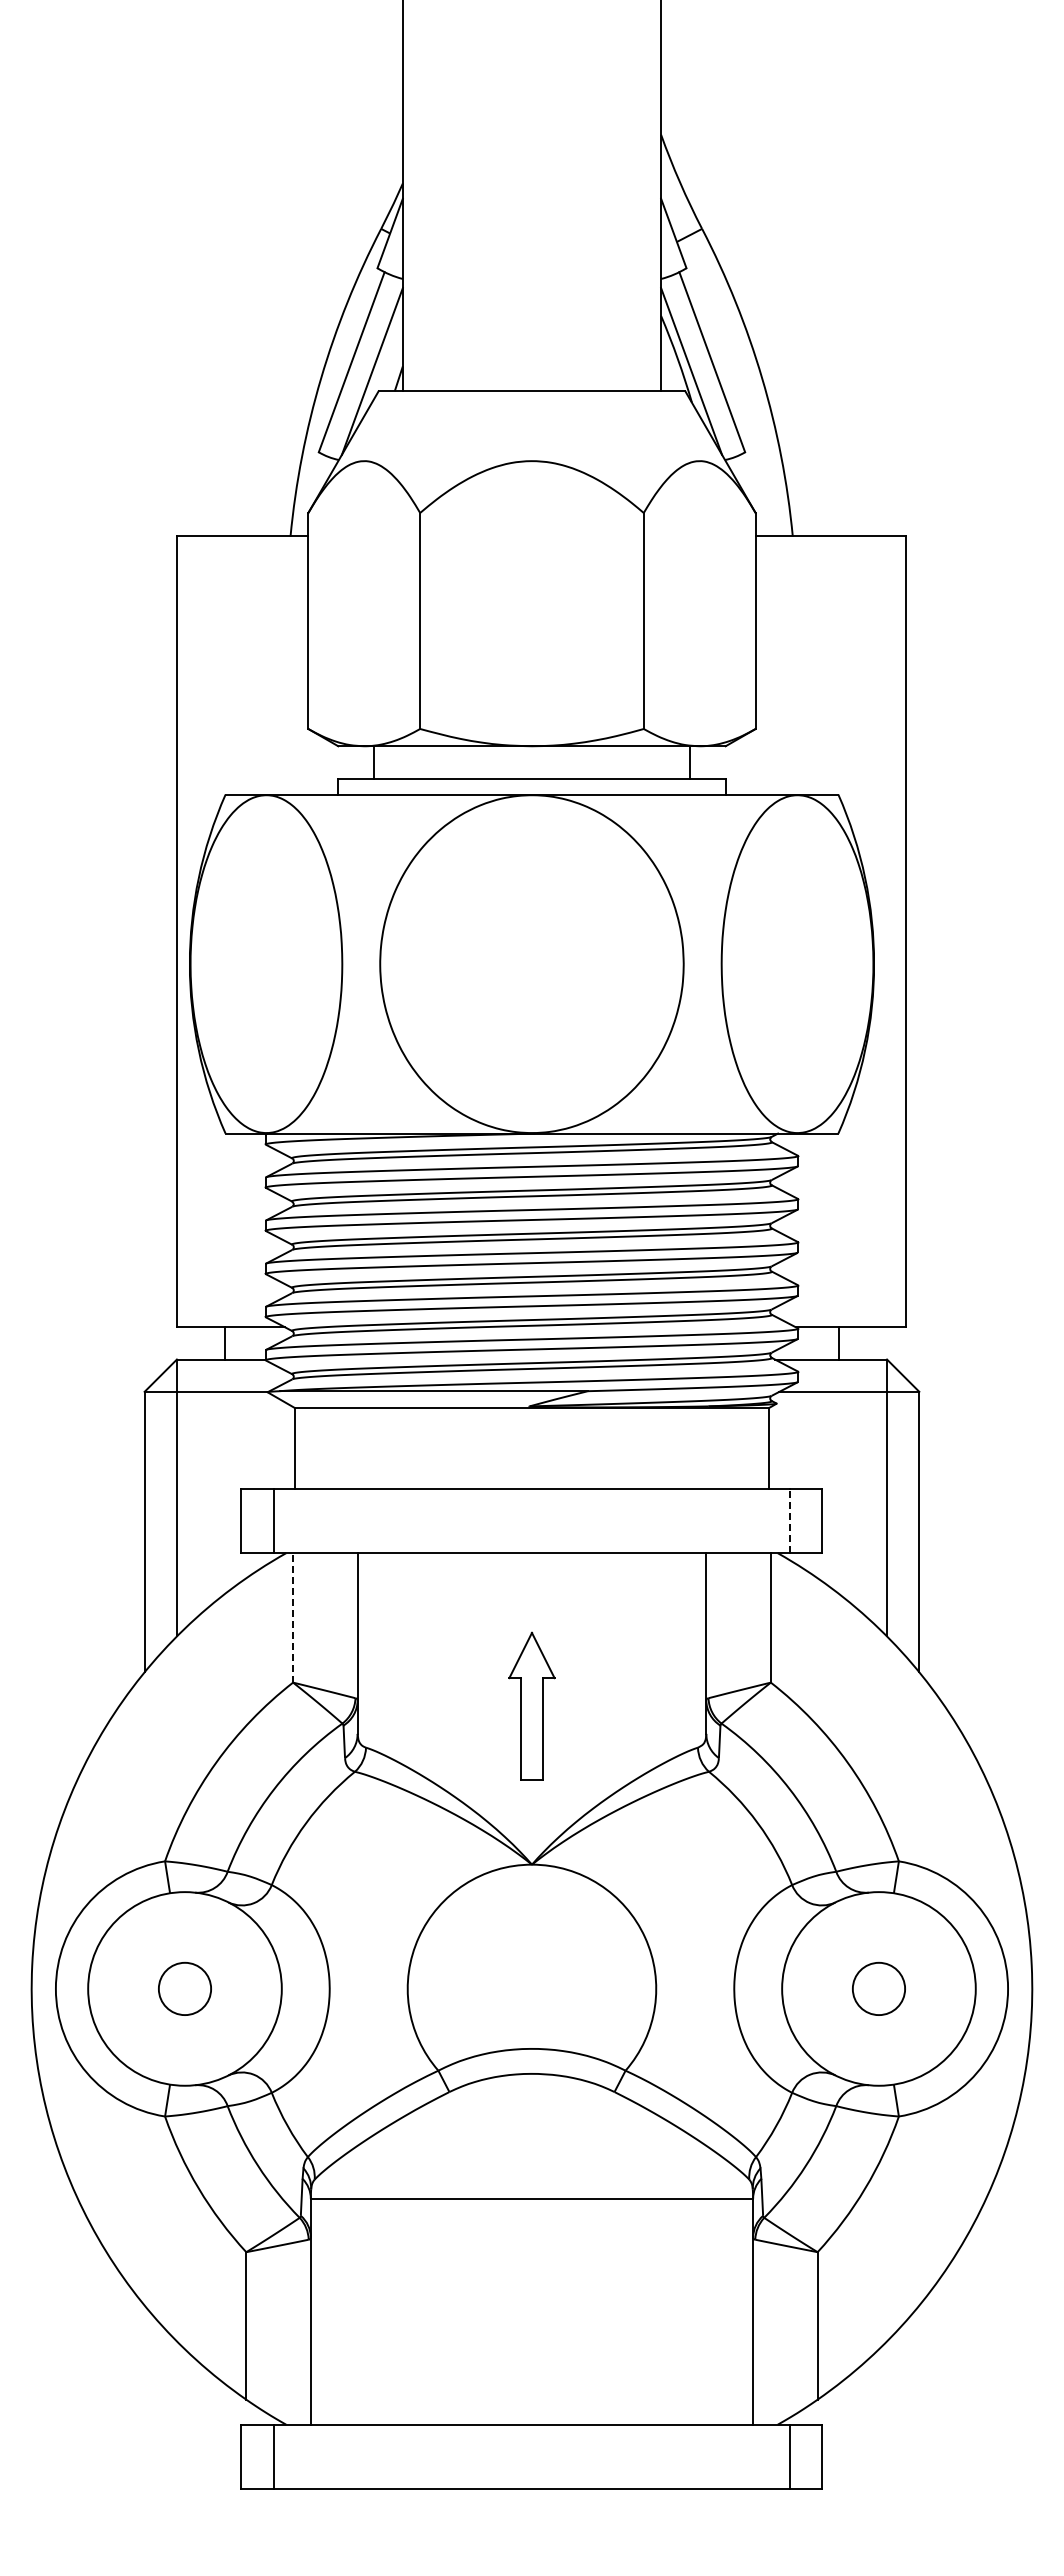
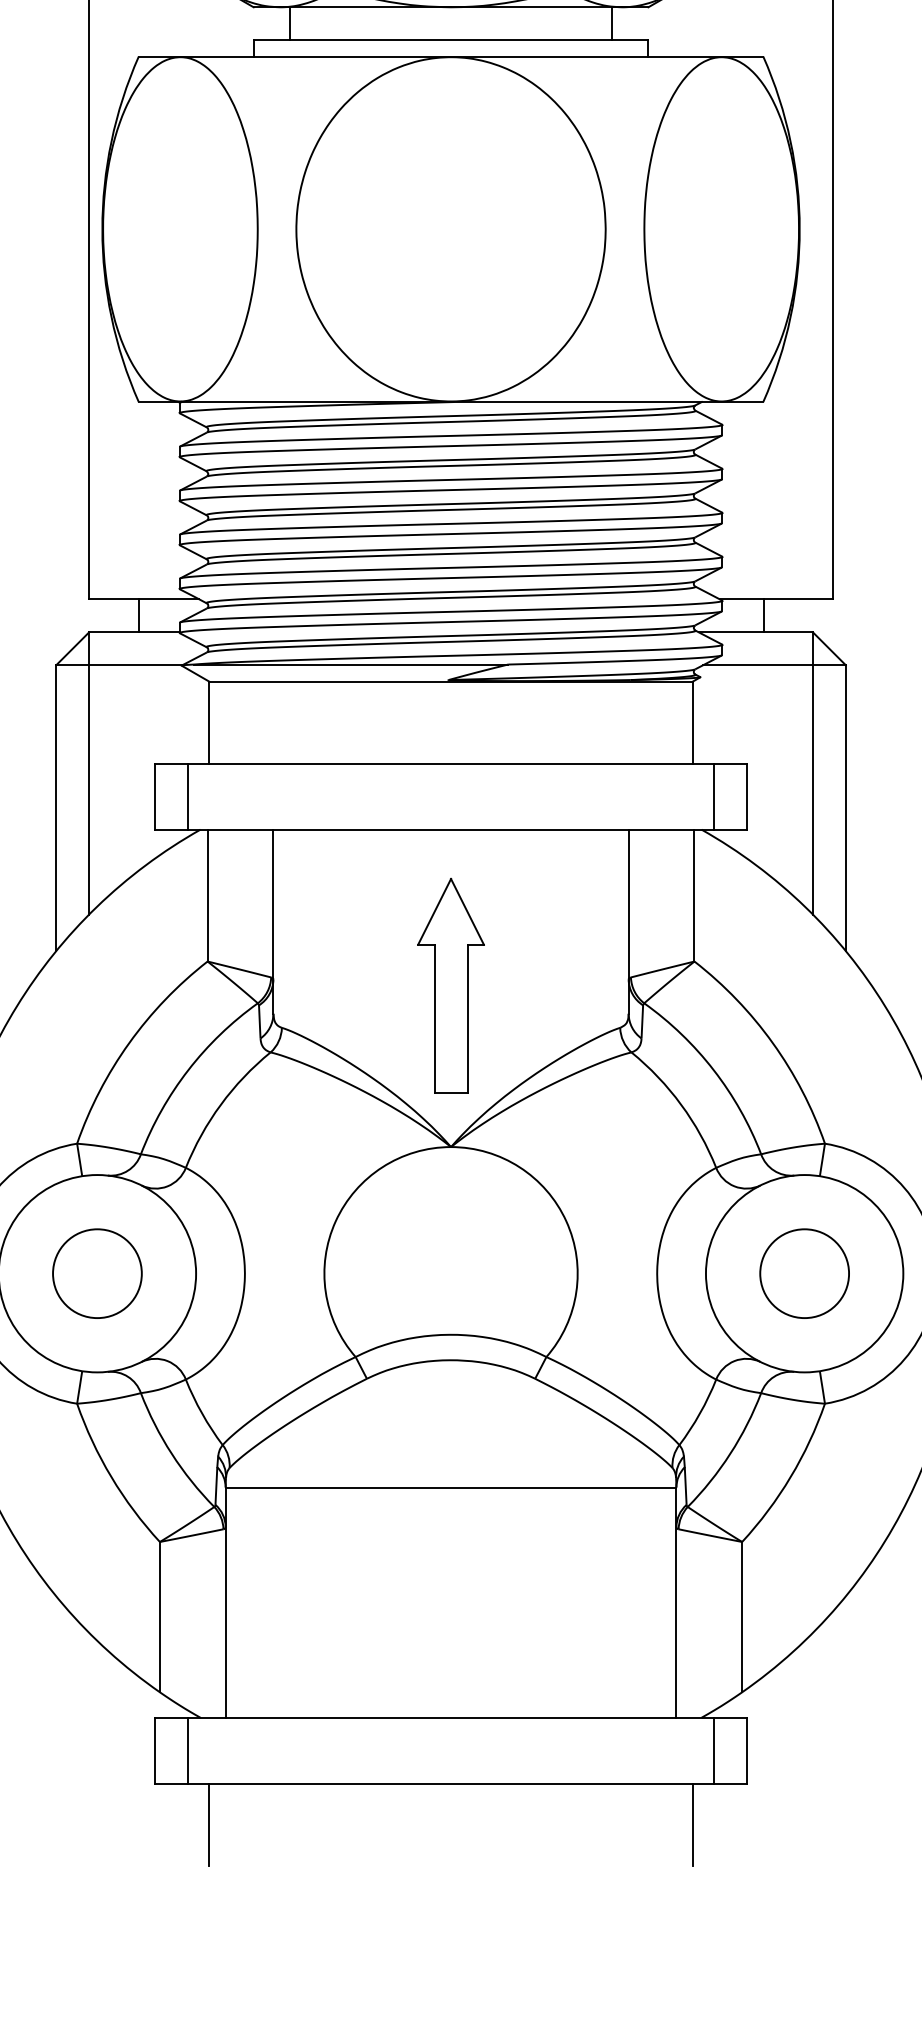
line: (790, 1520) -> (714, 796), dashed -> solid
line: (293, 1617) -> (208, 895), dashed -> solid
part: (531, 1705) -> (450, 984), size x1.43
circle: (184, 1988) -> (96, 1273), size x1.67
circle: (878, 1988) -> (804, 1273), size x1.67
line: (294, 2529) -> (209, 1824), added
line: (769, 2529) -> (693, 1824), added

